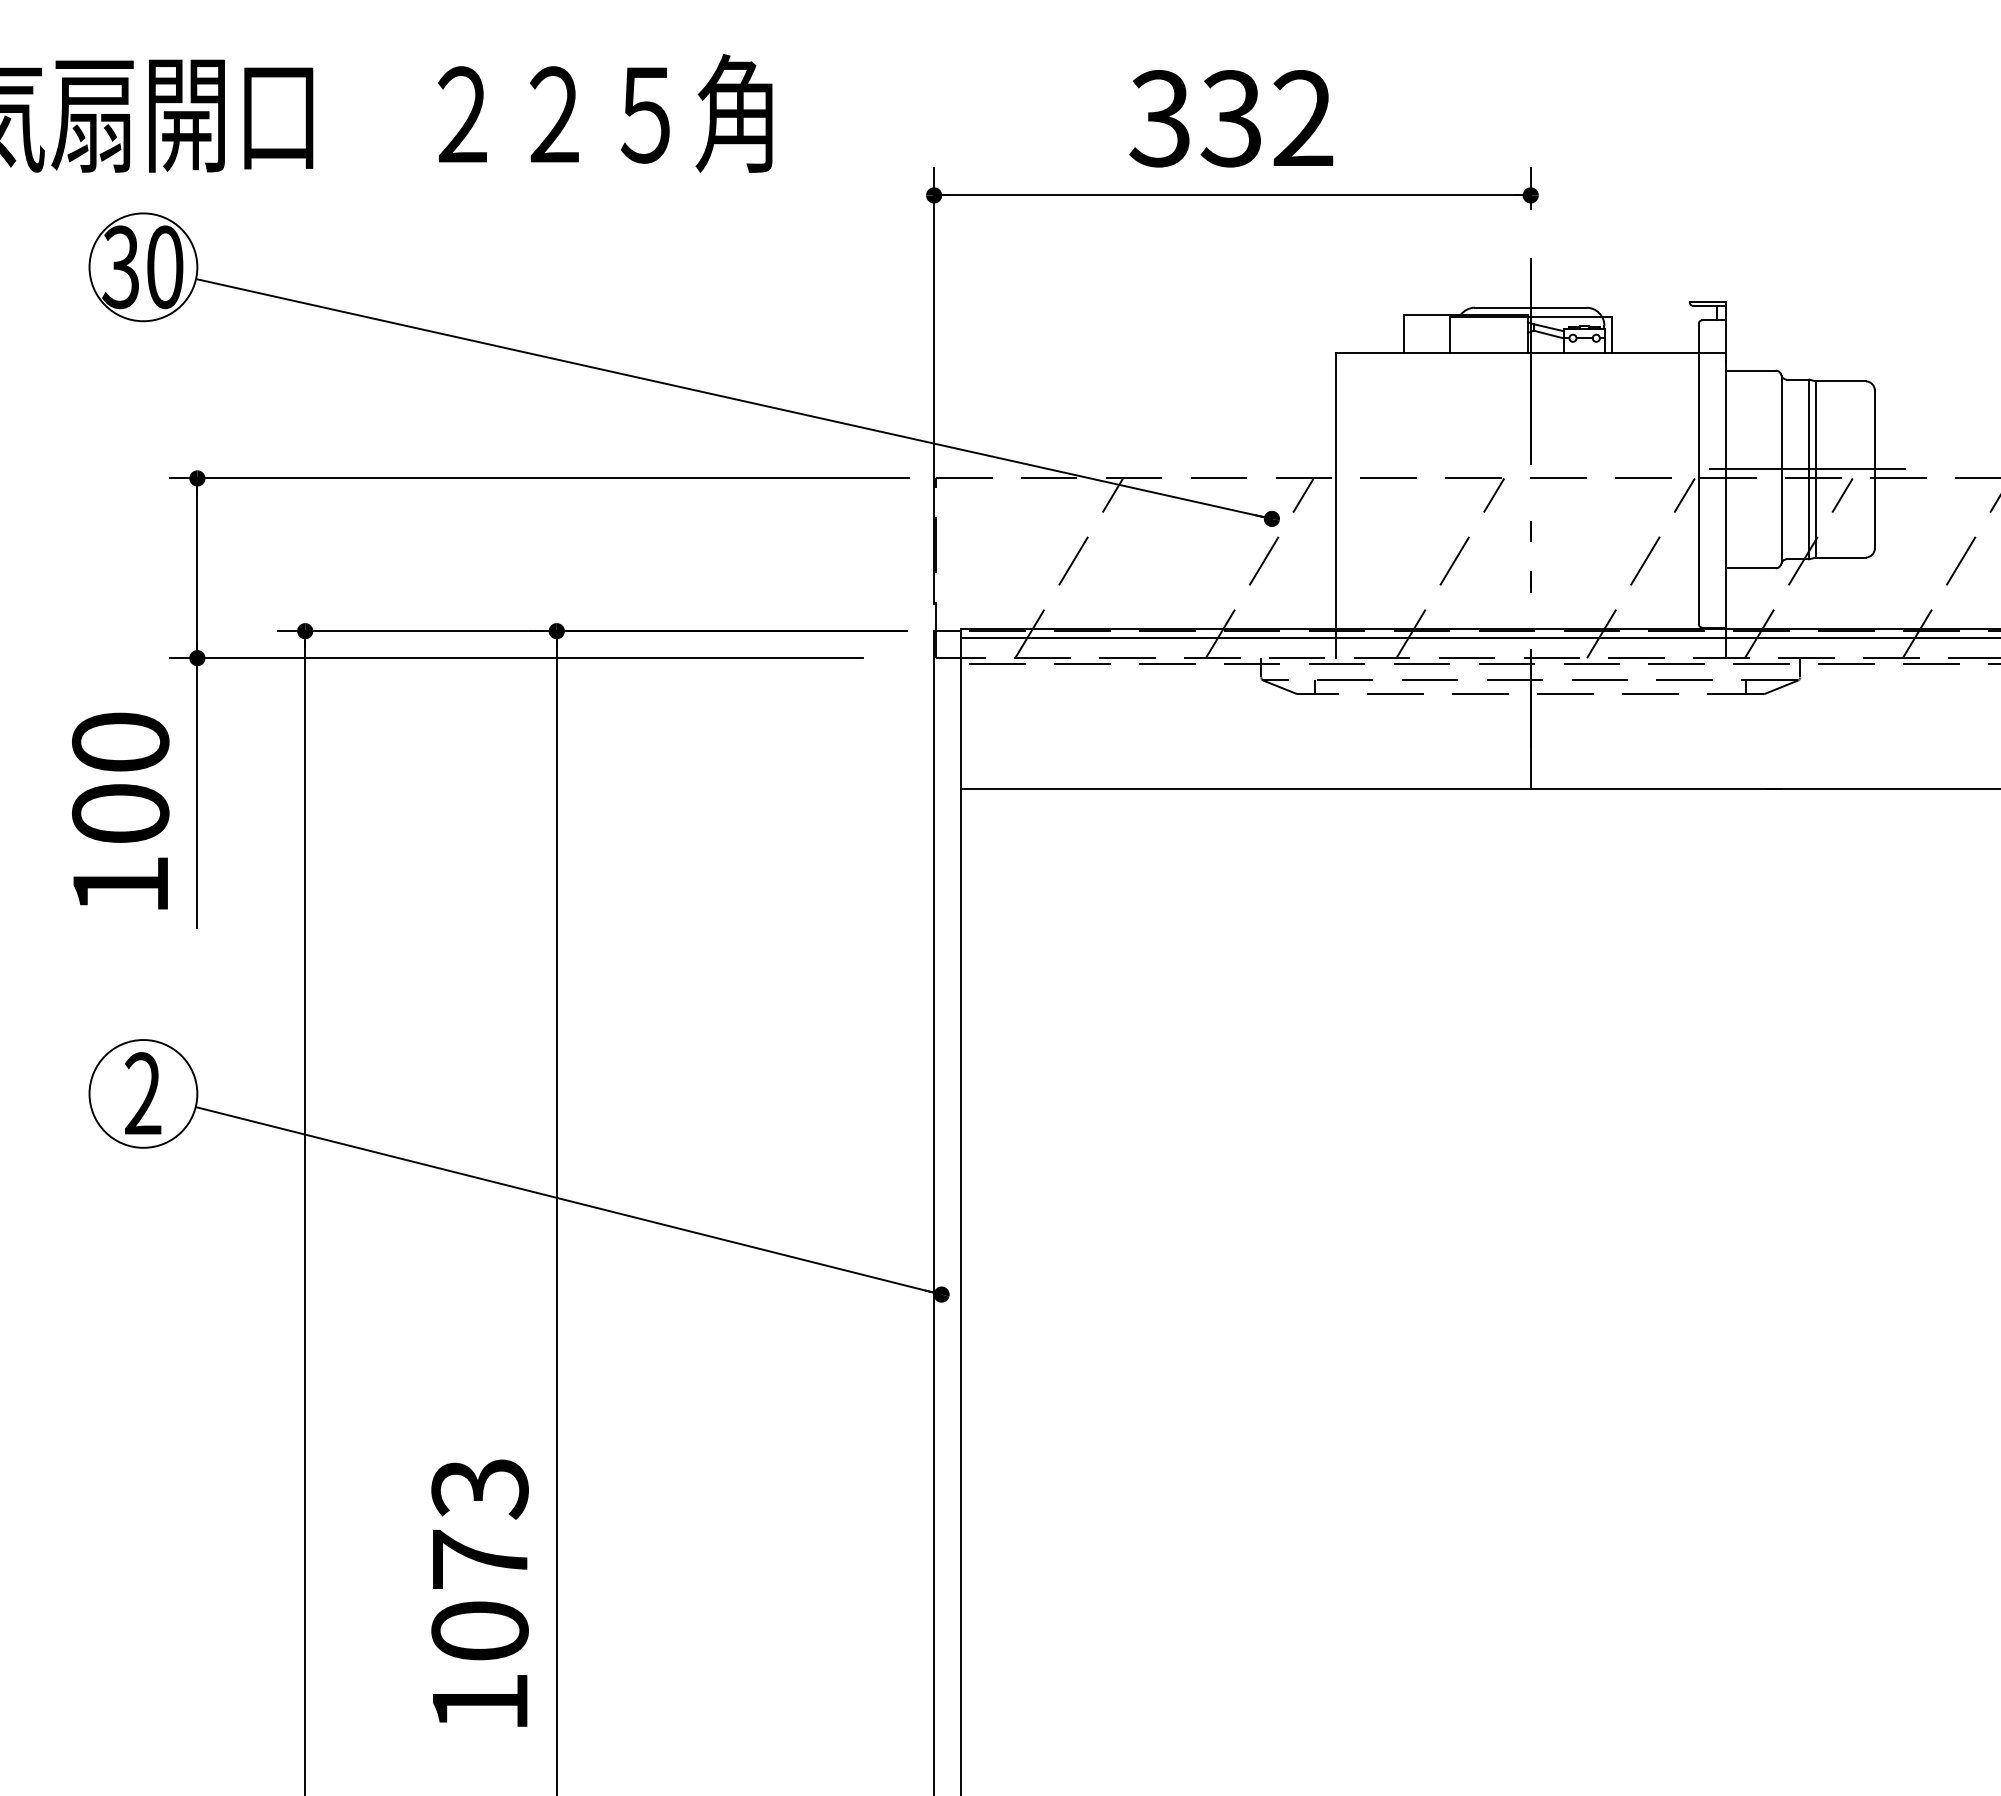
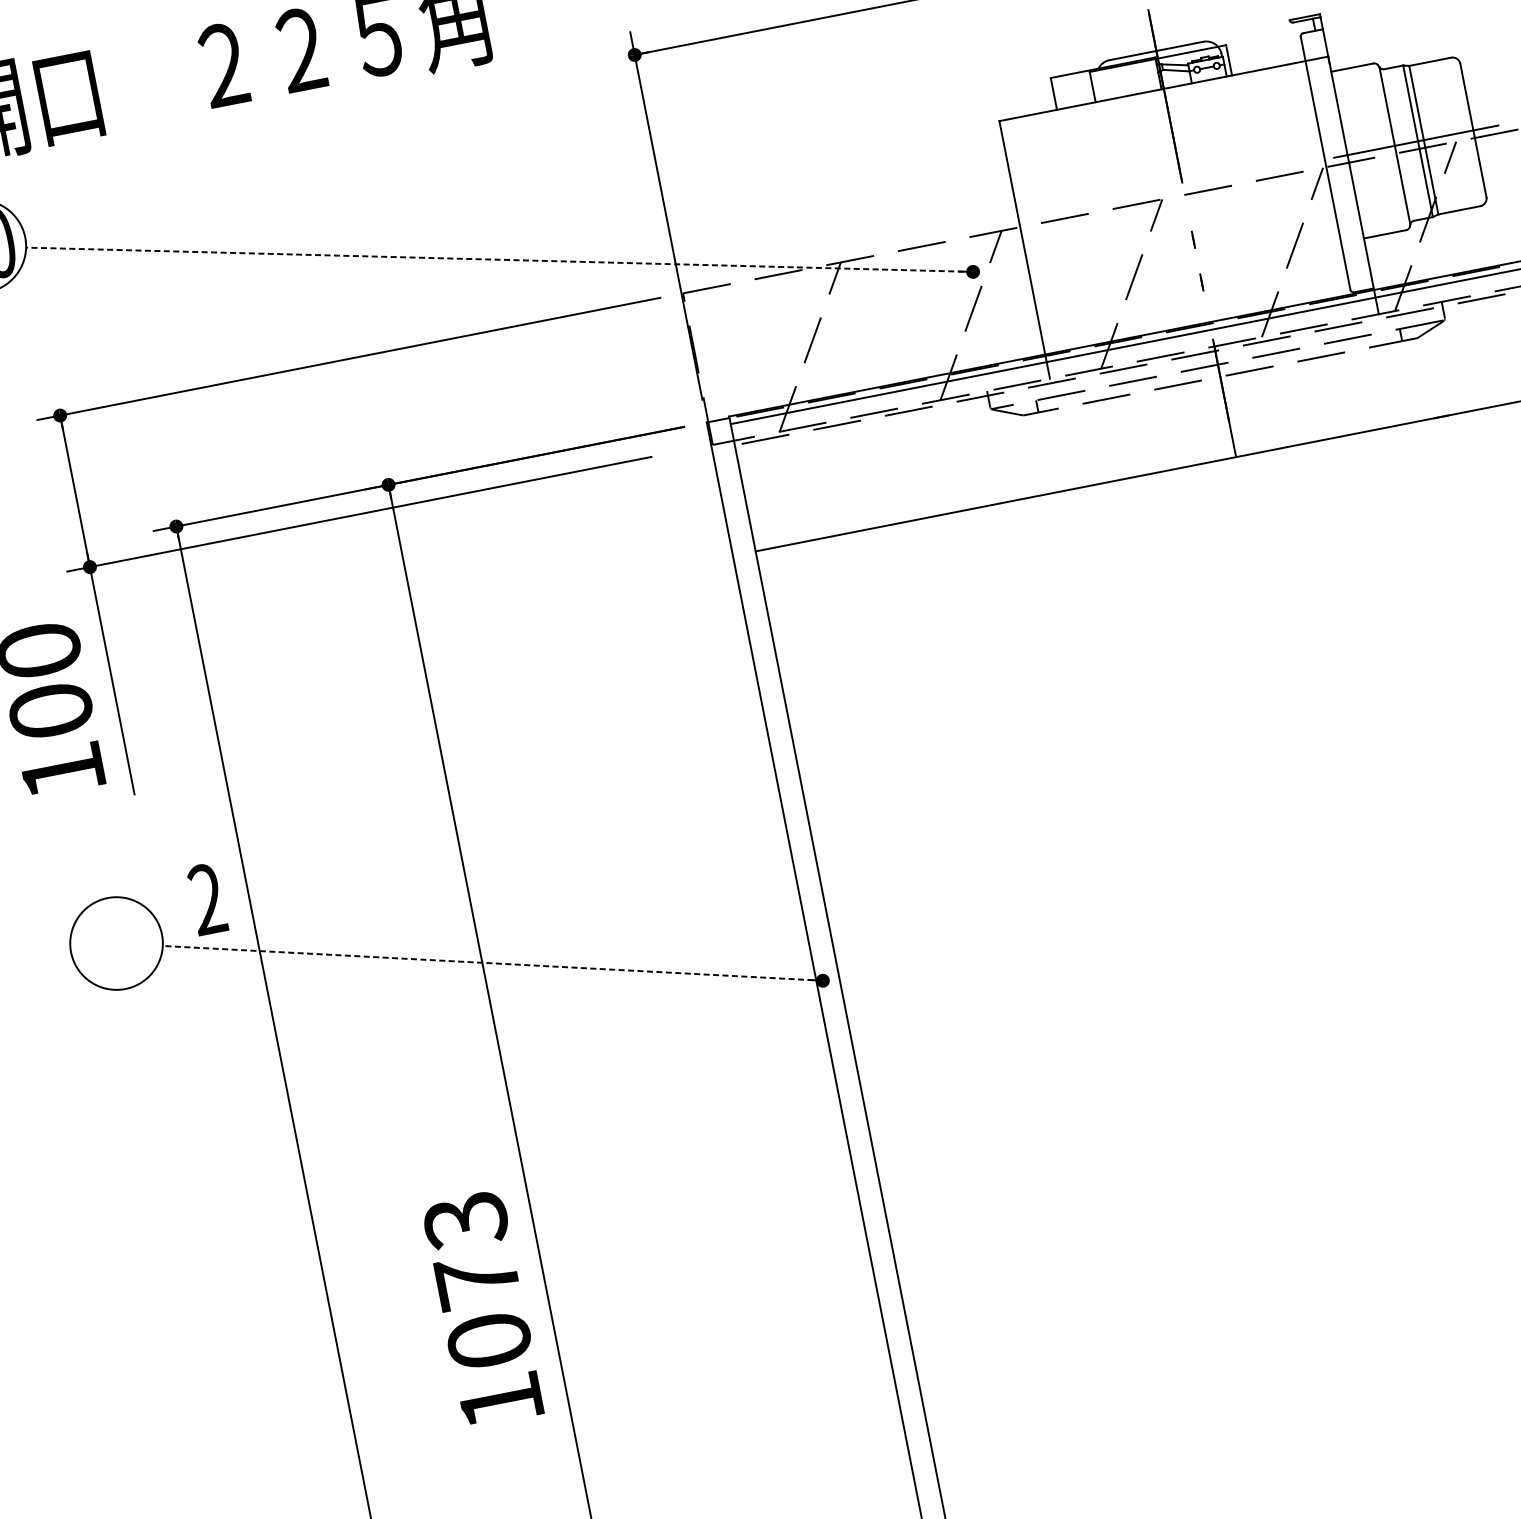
line: (733, 398) -> (499, 259), solid -> dashed
text: (143, 1093) -> (207, 899), moved
line: (568, 1200) -> (492, 963), solid -> dashed

